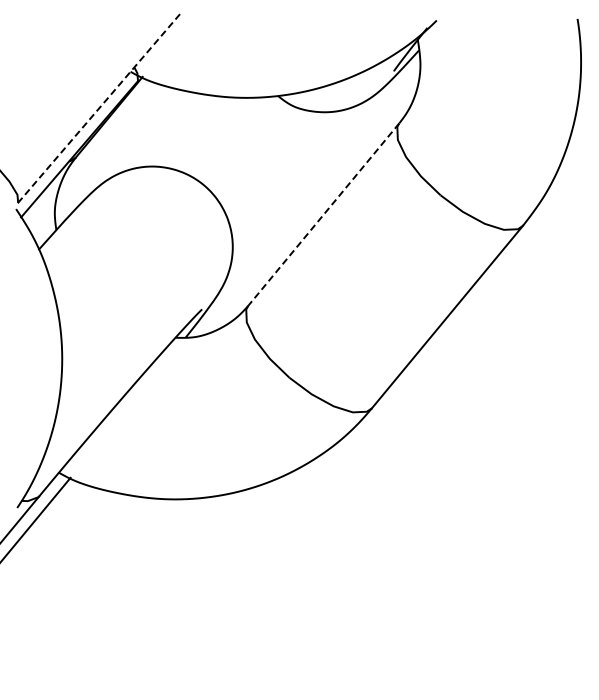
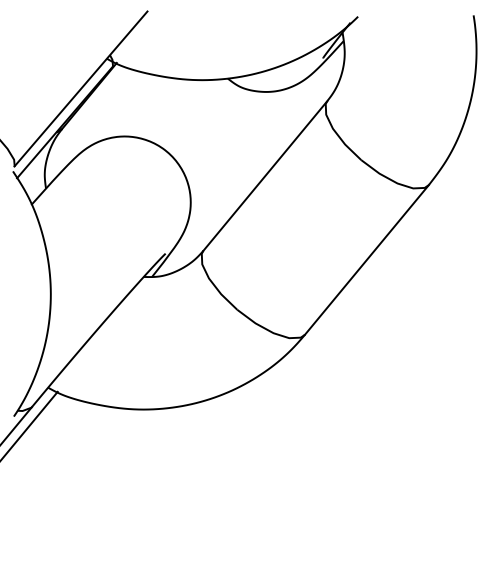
line: (98, 108) -> (80, 88), dashed -> solid
line: (323, 214) -> (265, 175), dashed -> solid

